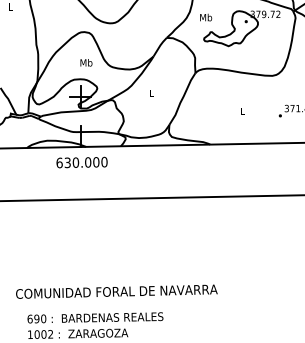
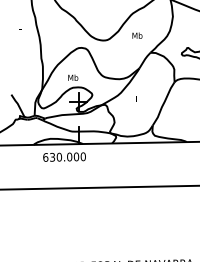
text: (206, 17) -> (137, 35), moved
text: (86, 62) -> (73, 77), moved
text: (81, 162) -> (64, 157), moved

